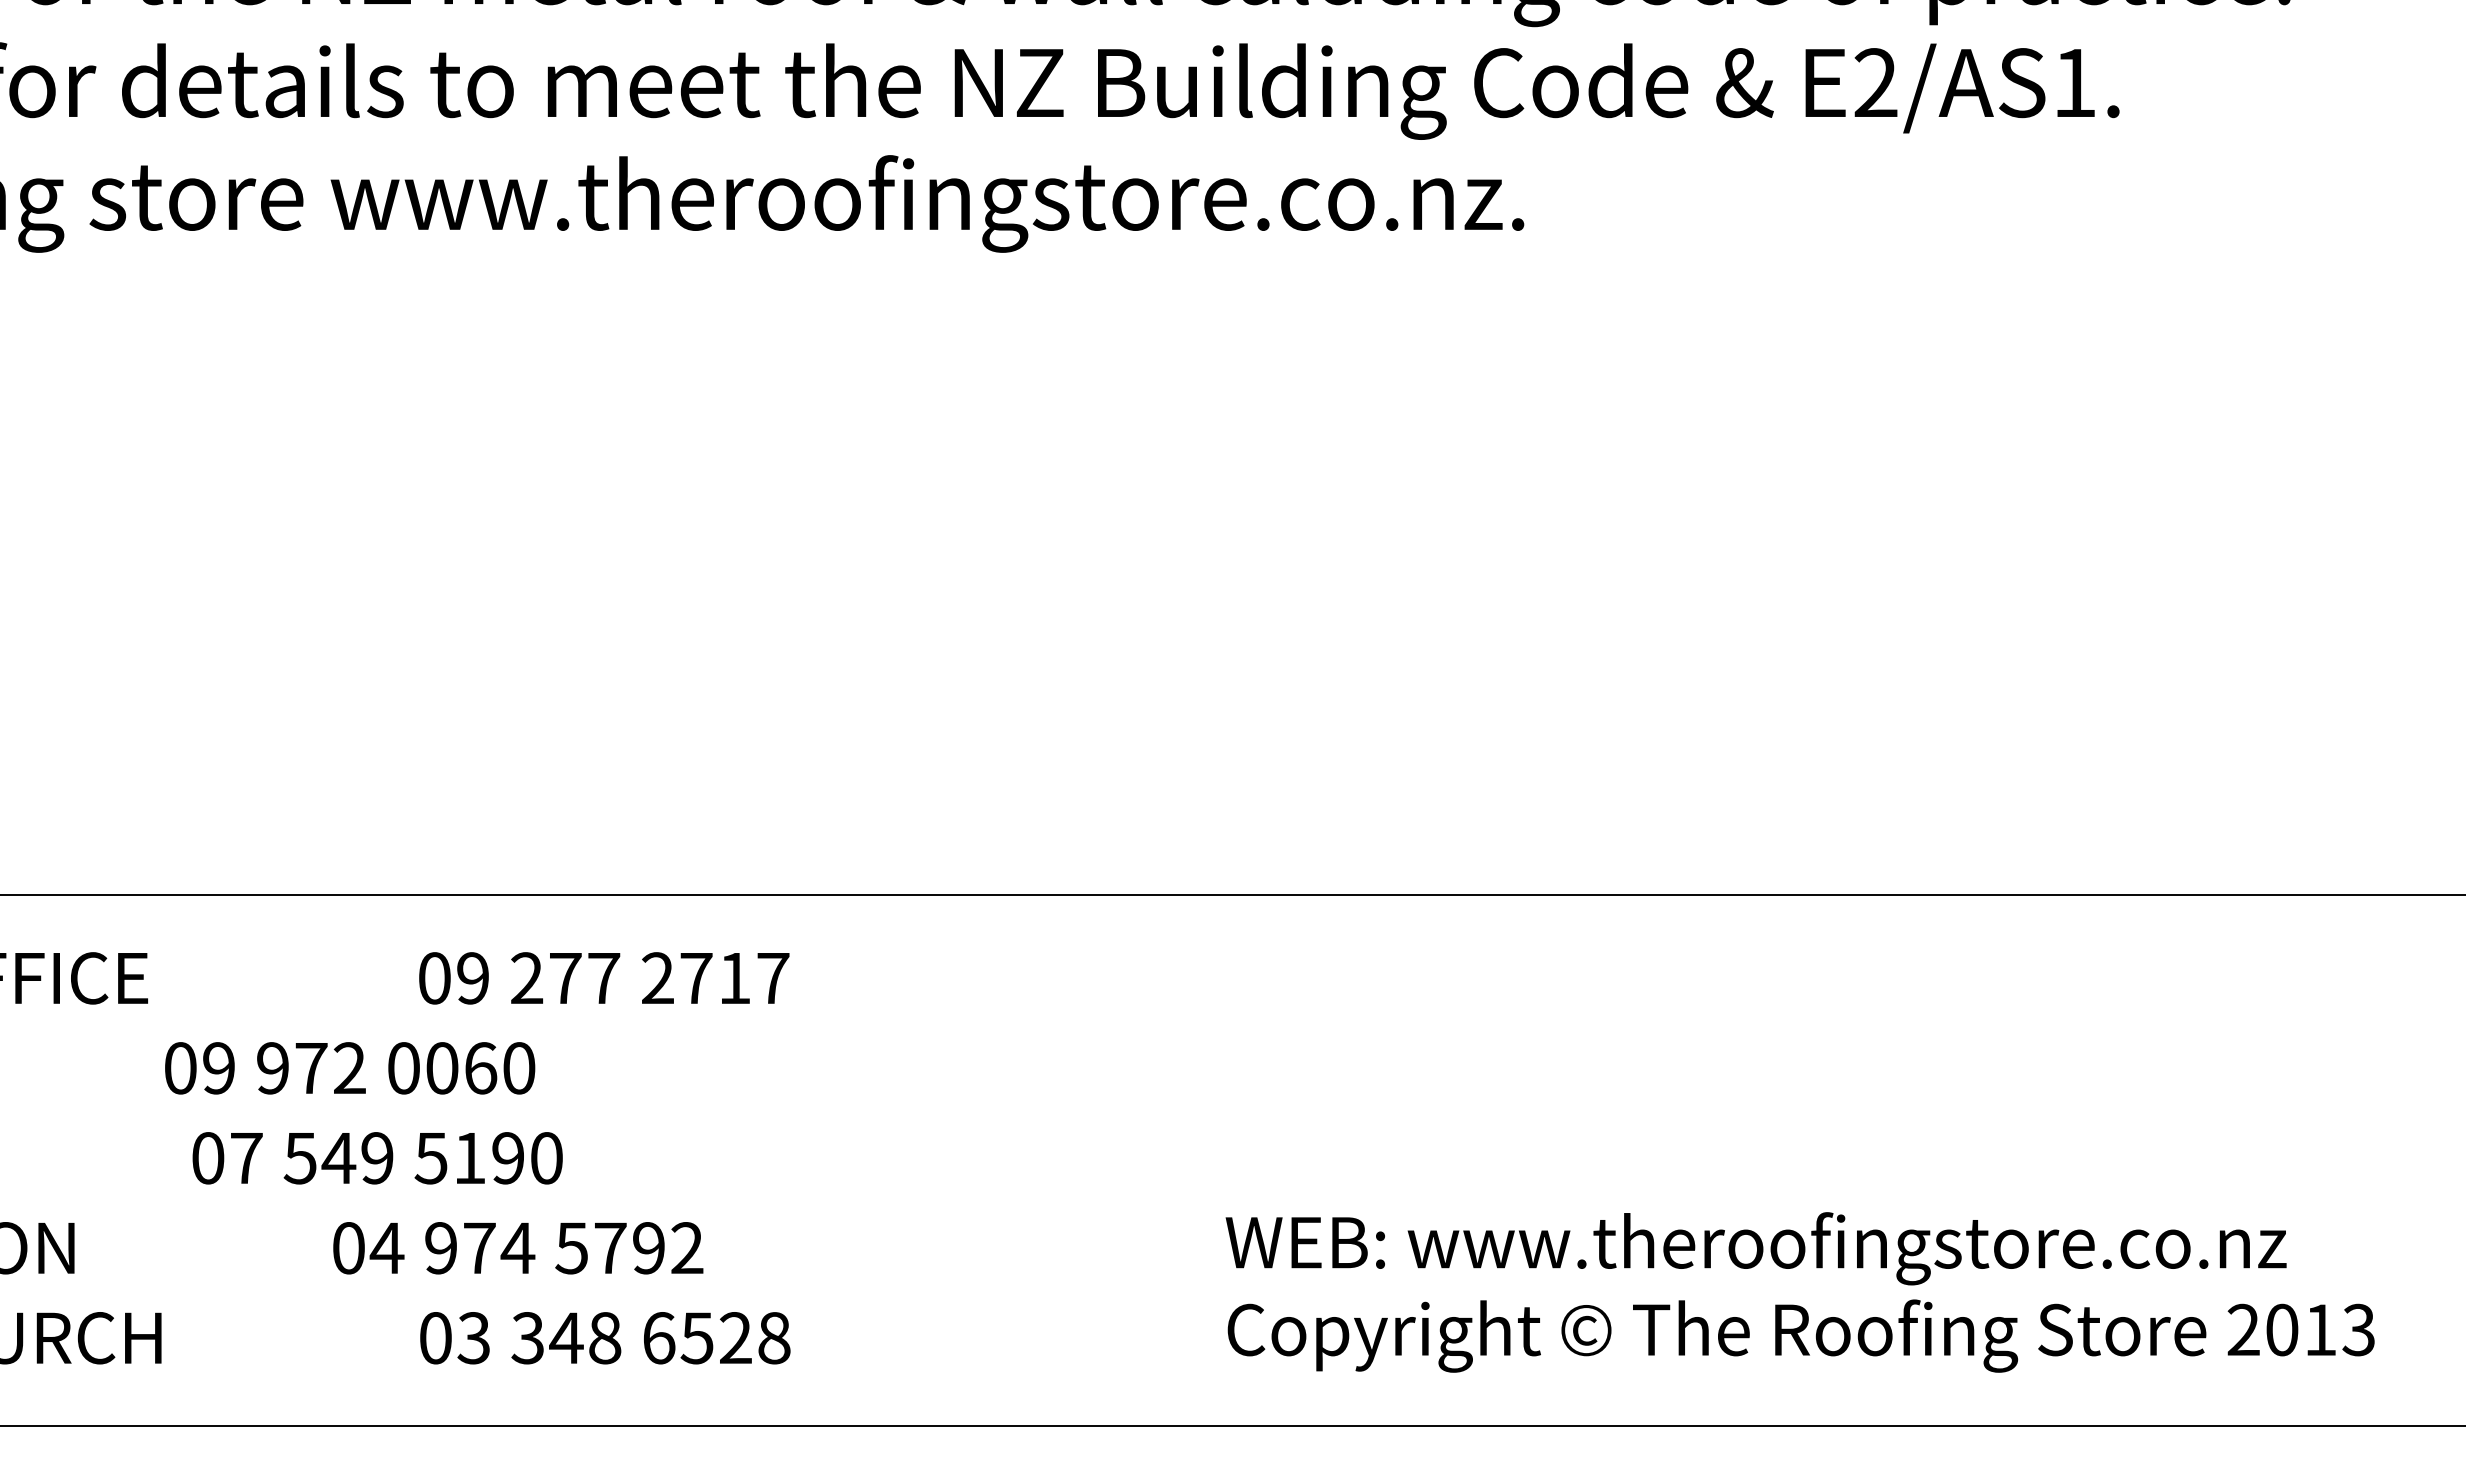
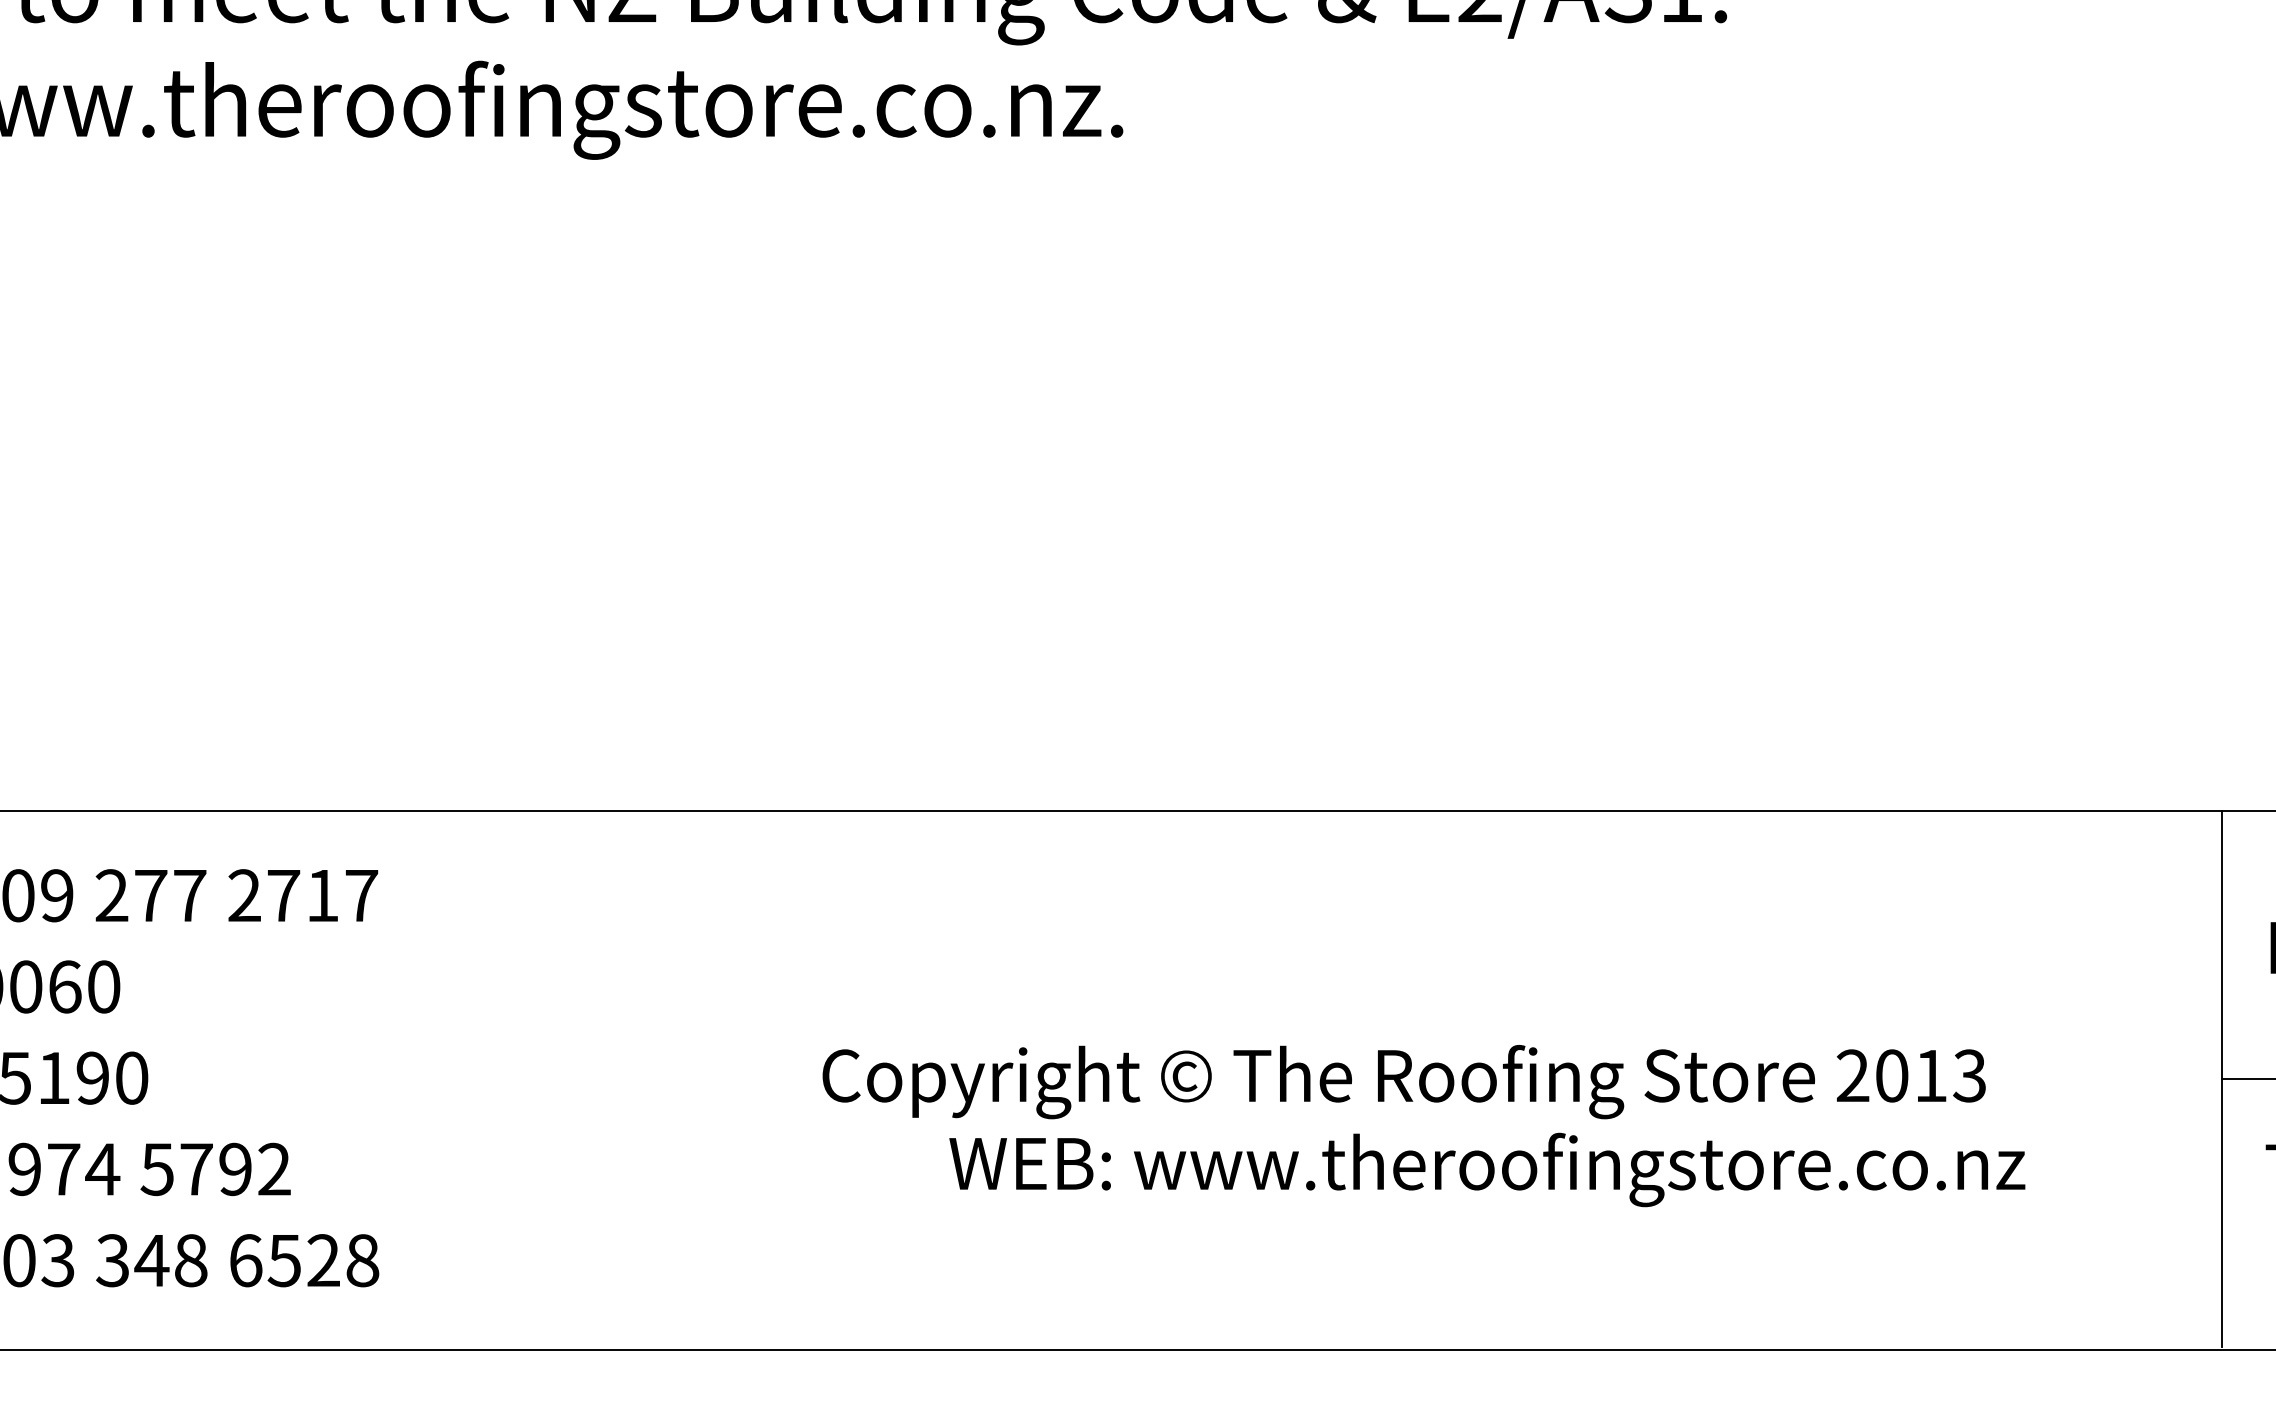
text: (1755, 1248) -> (1486, 1169), moved
text: (1800, 1335) -> (1403, 1081), moved

